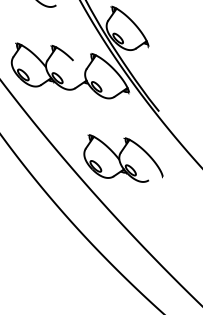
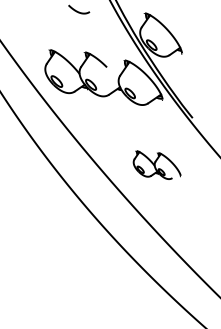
part: (123, 157) -> (157, 164), size x0.6

